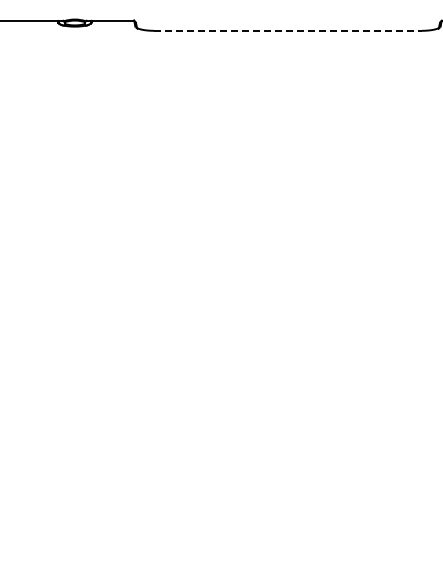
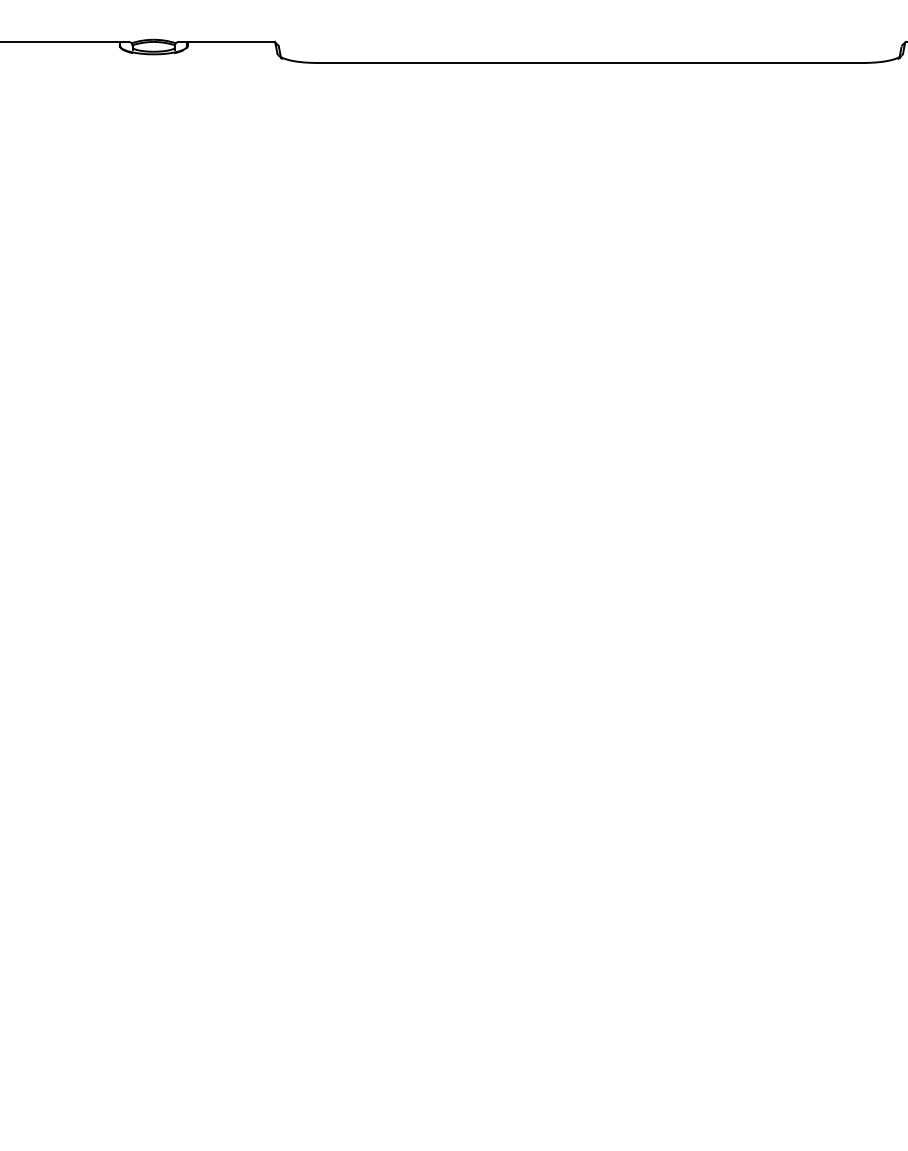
line: (288, 30) -> (591, 62), dashed -> solid

